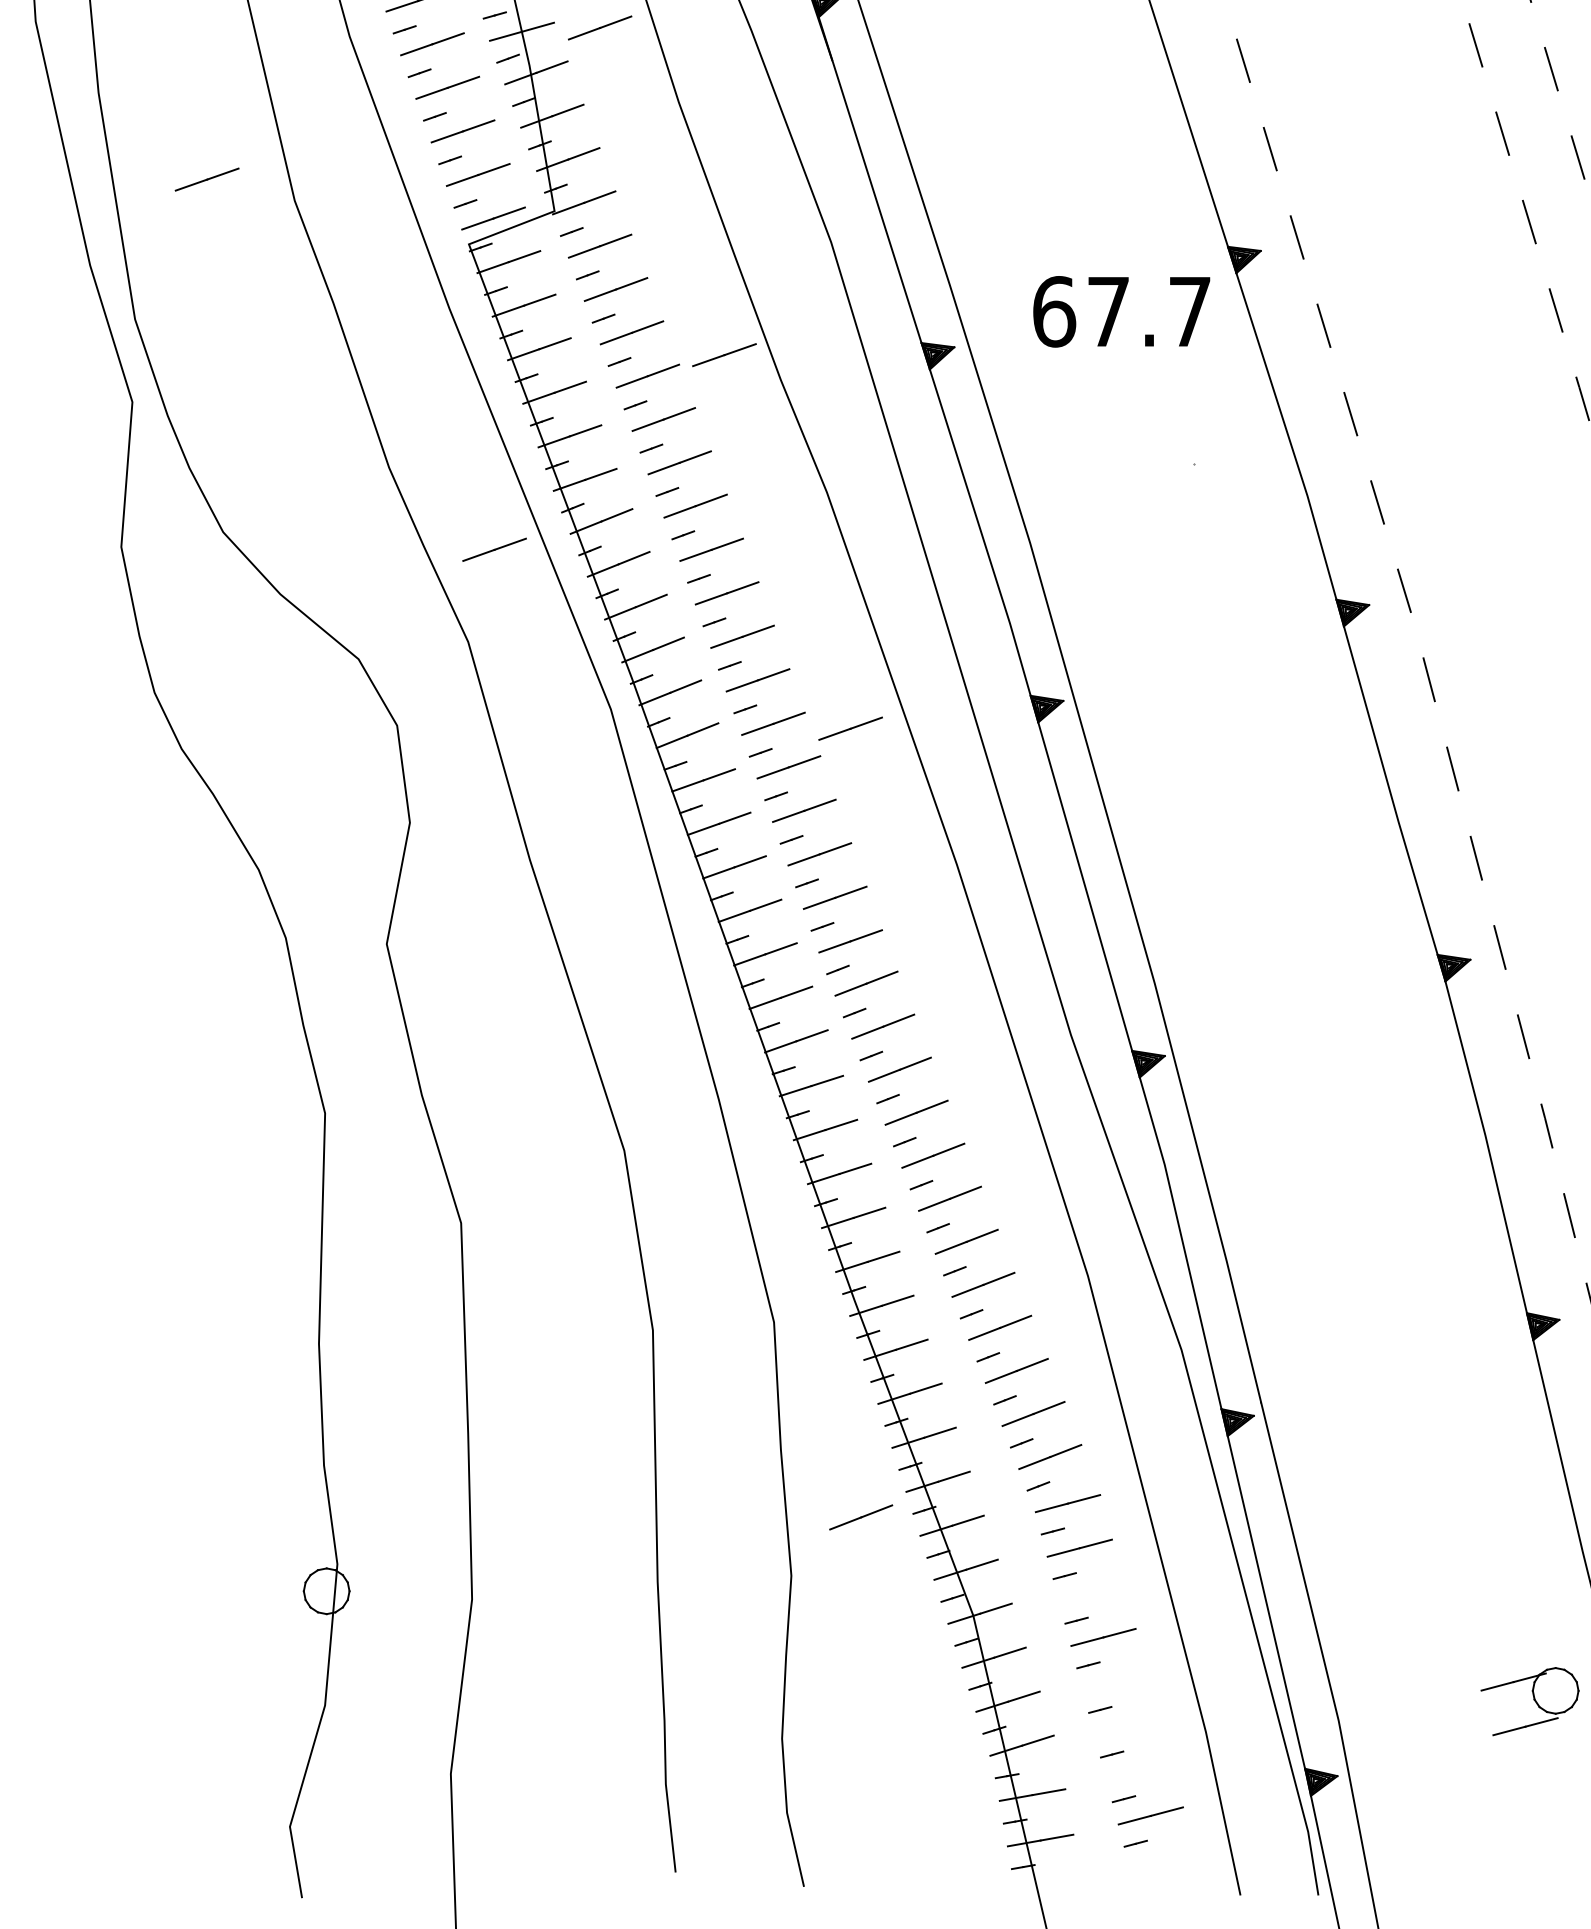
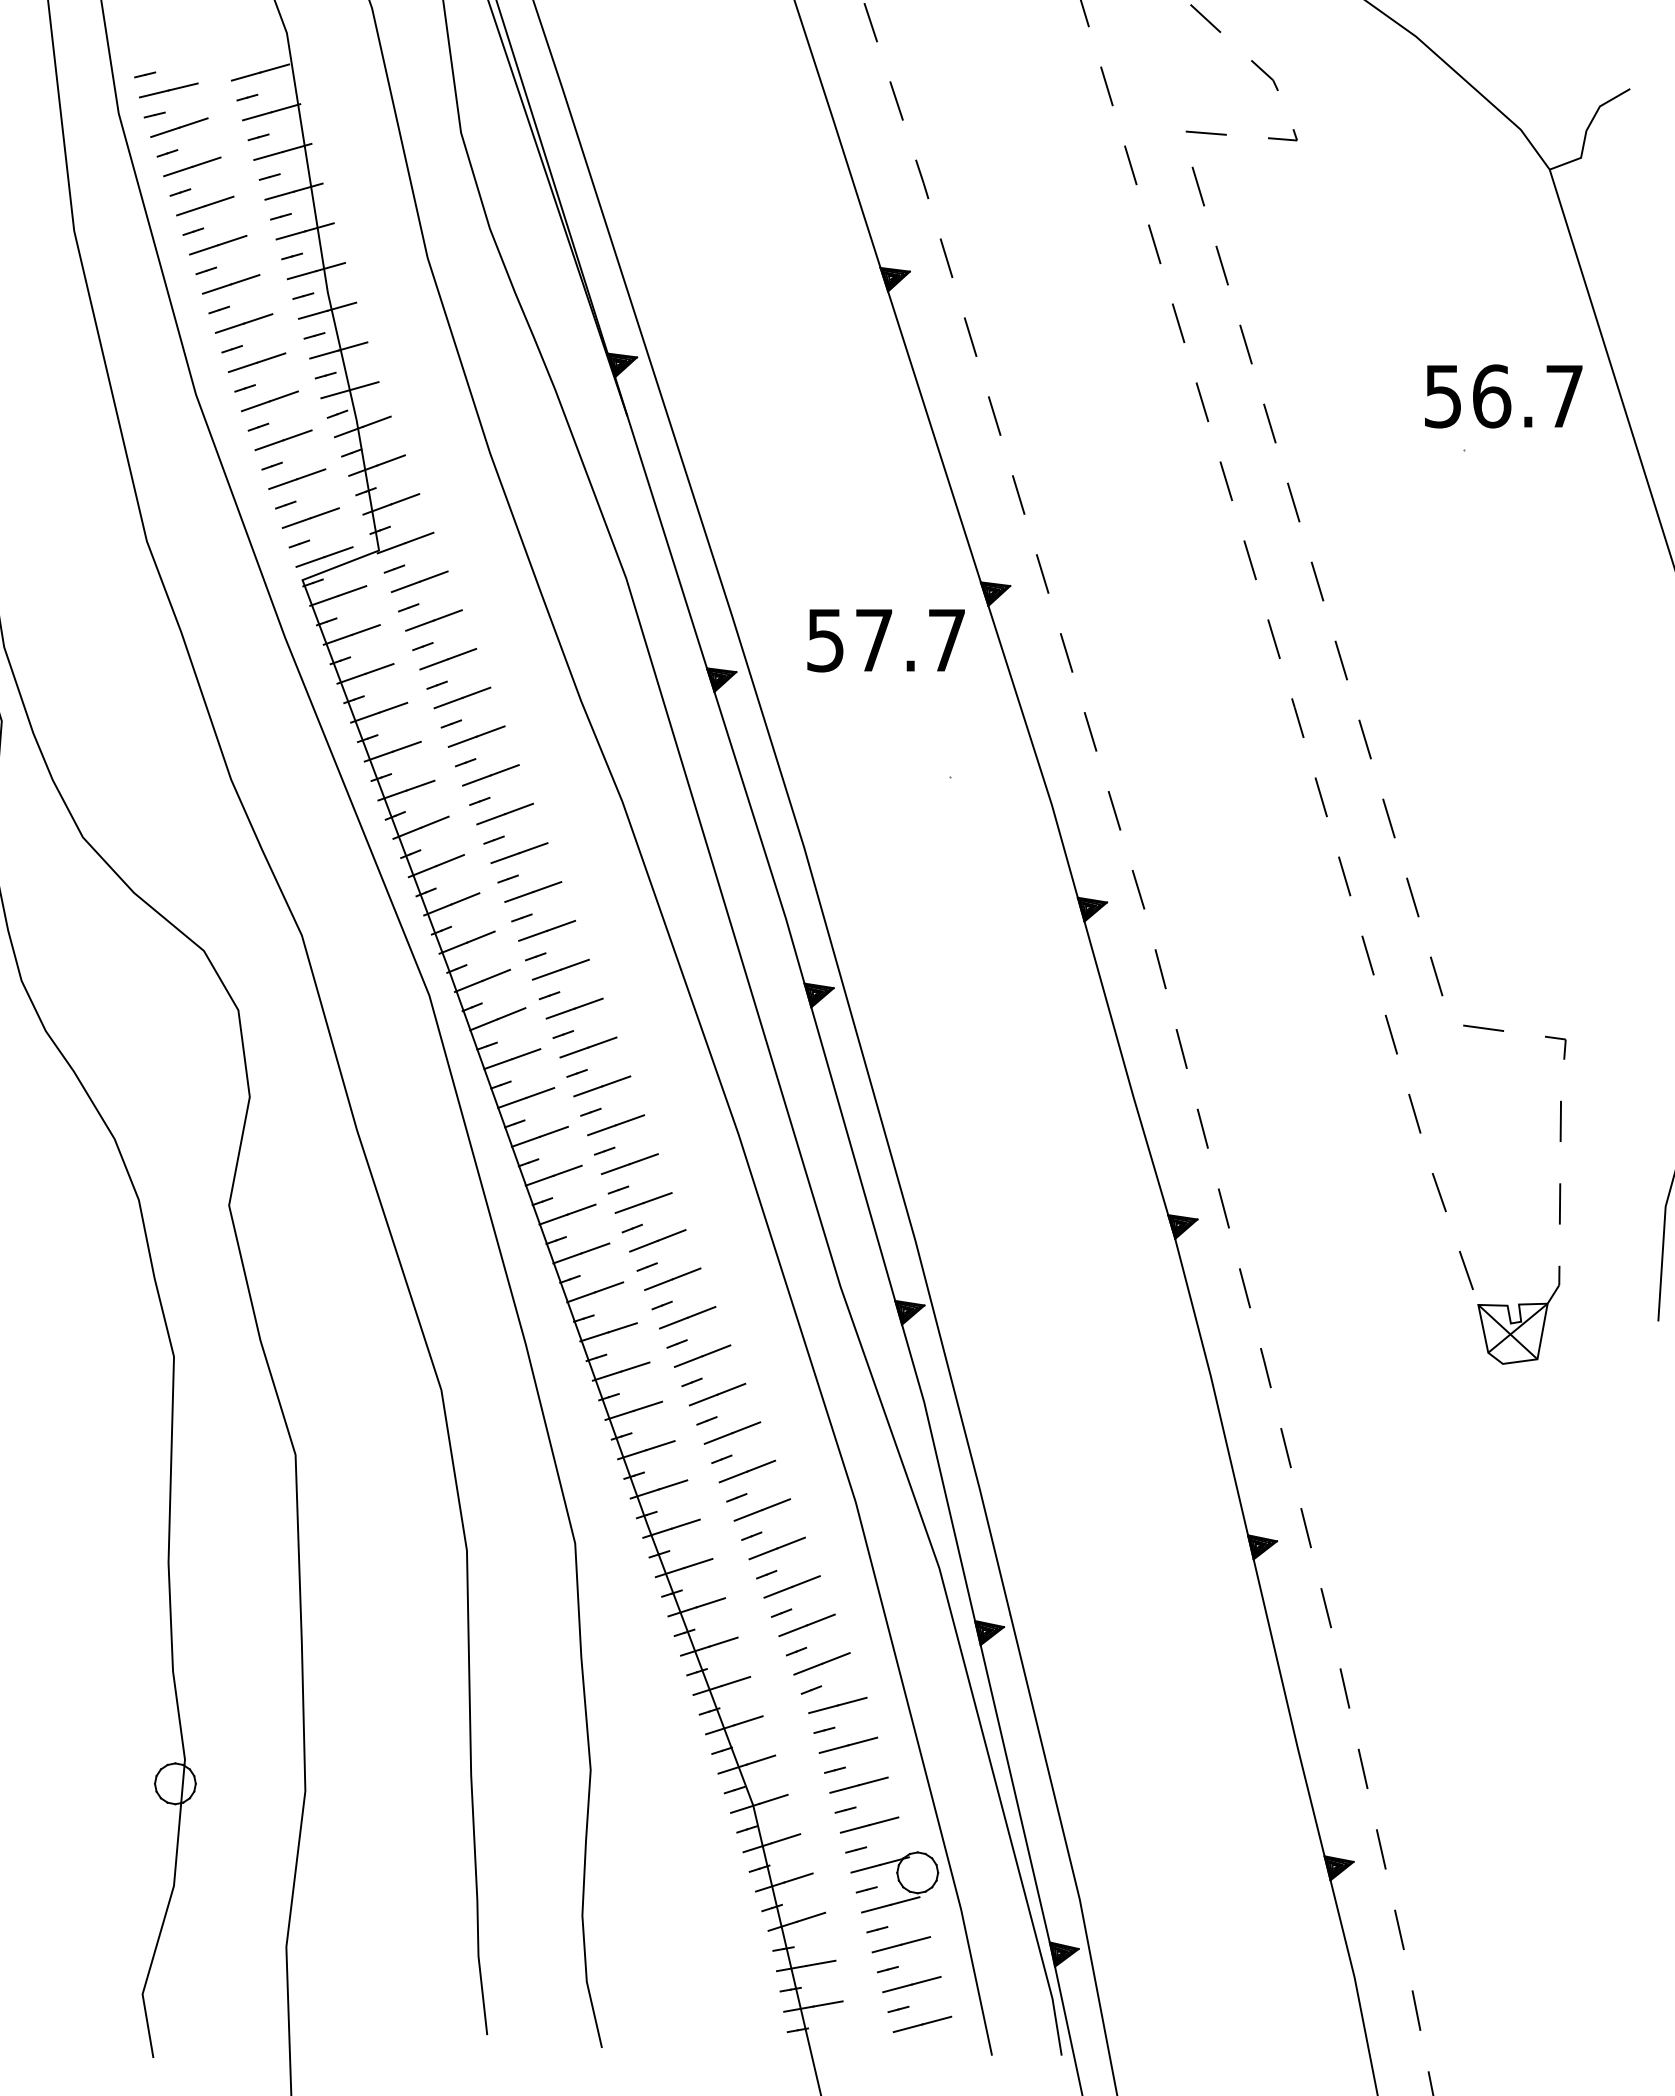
line: (599, 27) -> (419, 386), removed
line: (207, 179) -> (68, 522), removed
text: (1054, 311) -> (825, 640), 67.7 -> 57.7
line: (724, 354) -> (530, 678), removed
line: (494, 549) -> (325, 852), removed
line: (850, 728) -> (643, 1012), removed
line: (860, 1517) -> (652, 1717), removed
line: (1091, 1592) -> (858, 1784), added
part: (1529, 1701) -> (894, 1882), moved
line: (1138, 1771) -> (900, 1944), added
line: (1162, 1859) -> (922, 2023), added

